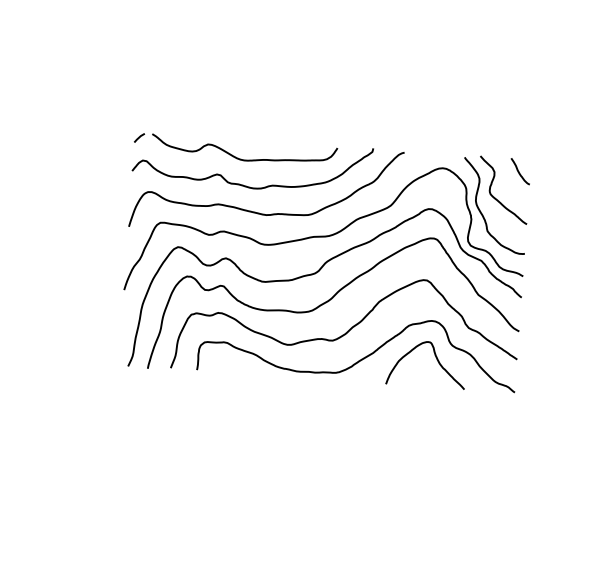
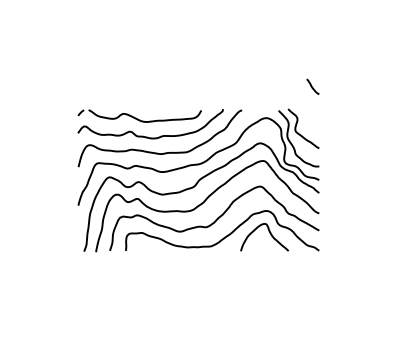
curve: (519, 171) -> (312, 86), moved

